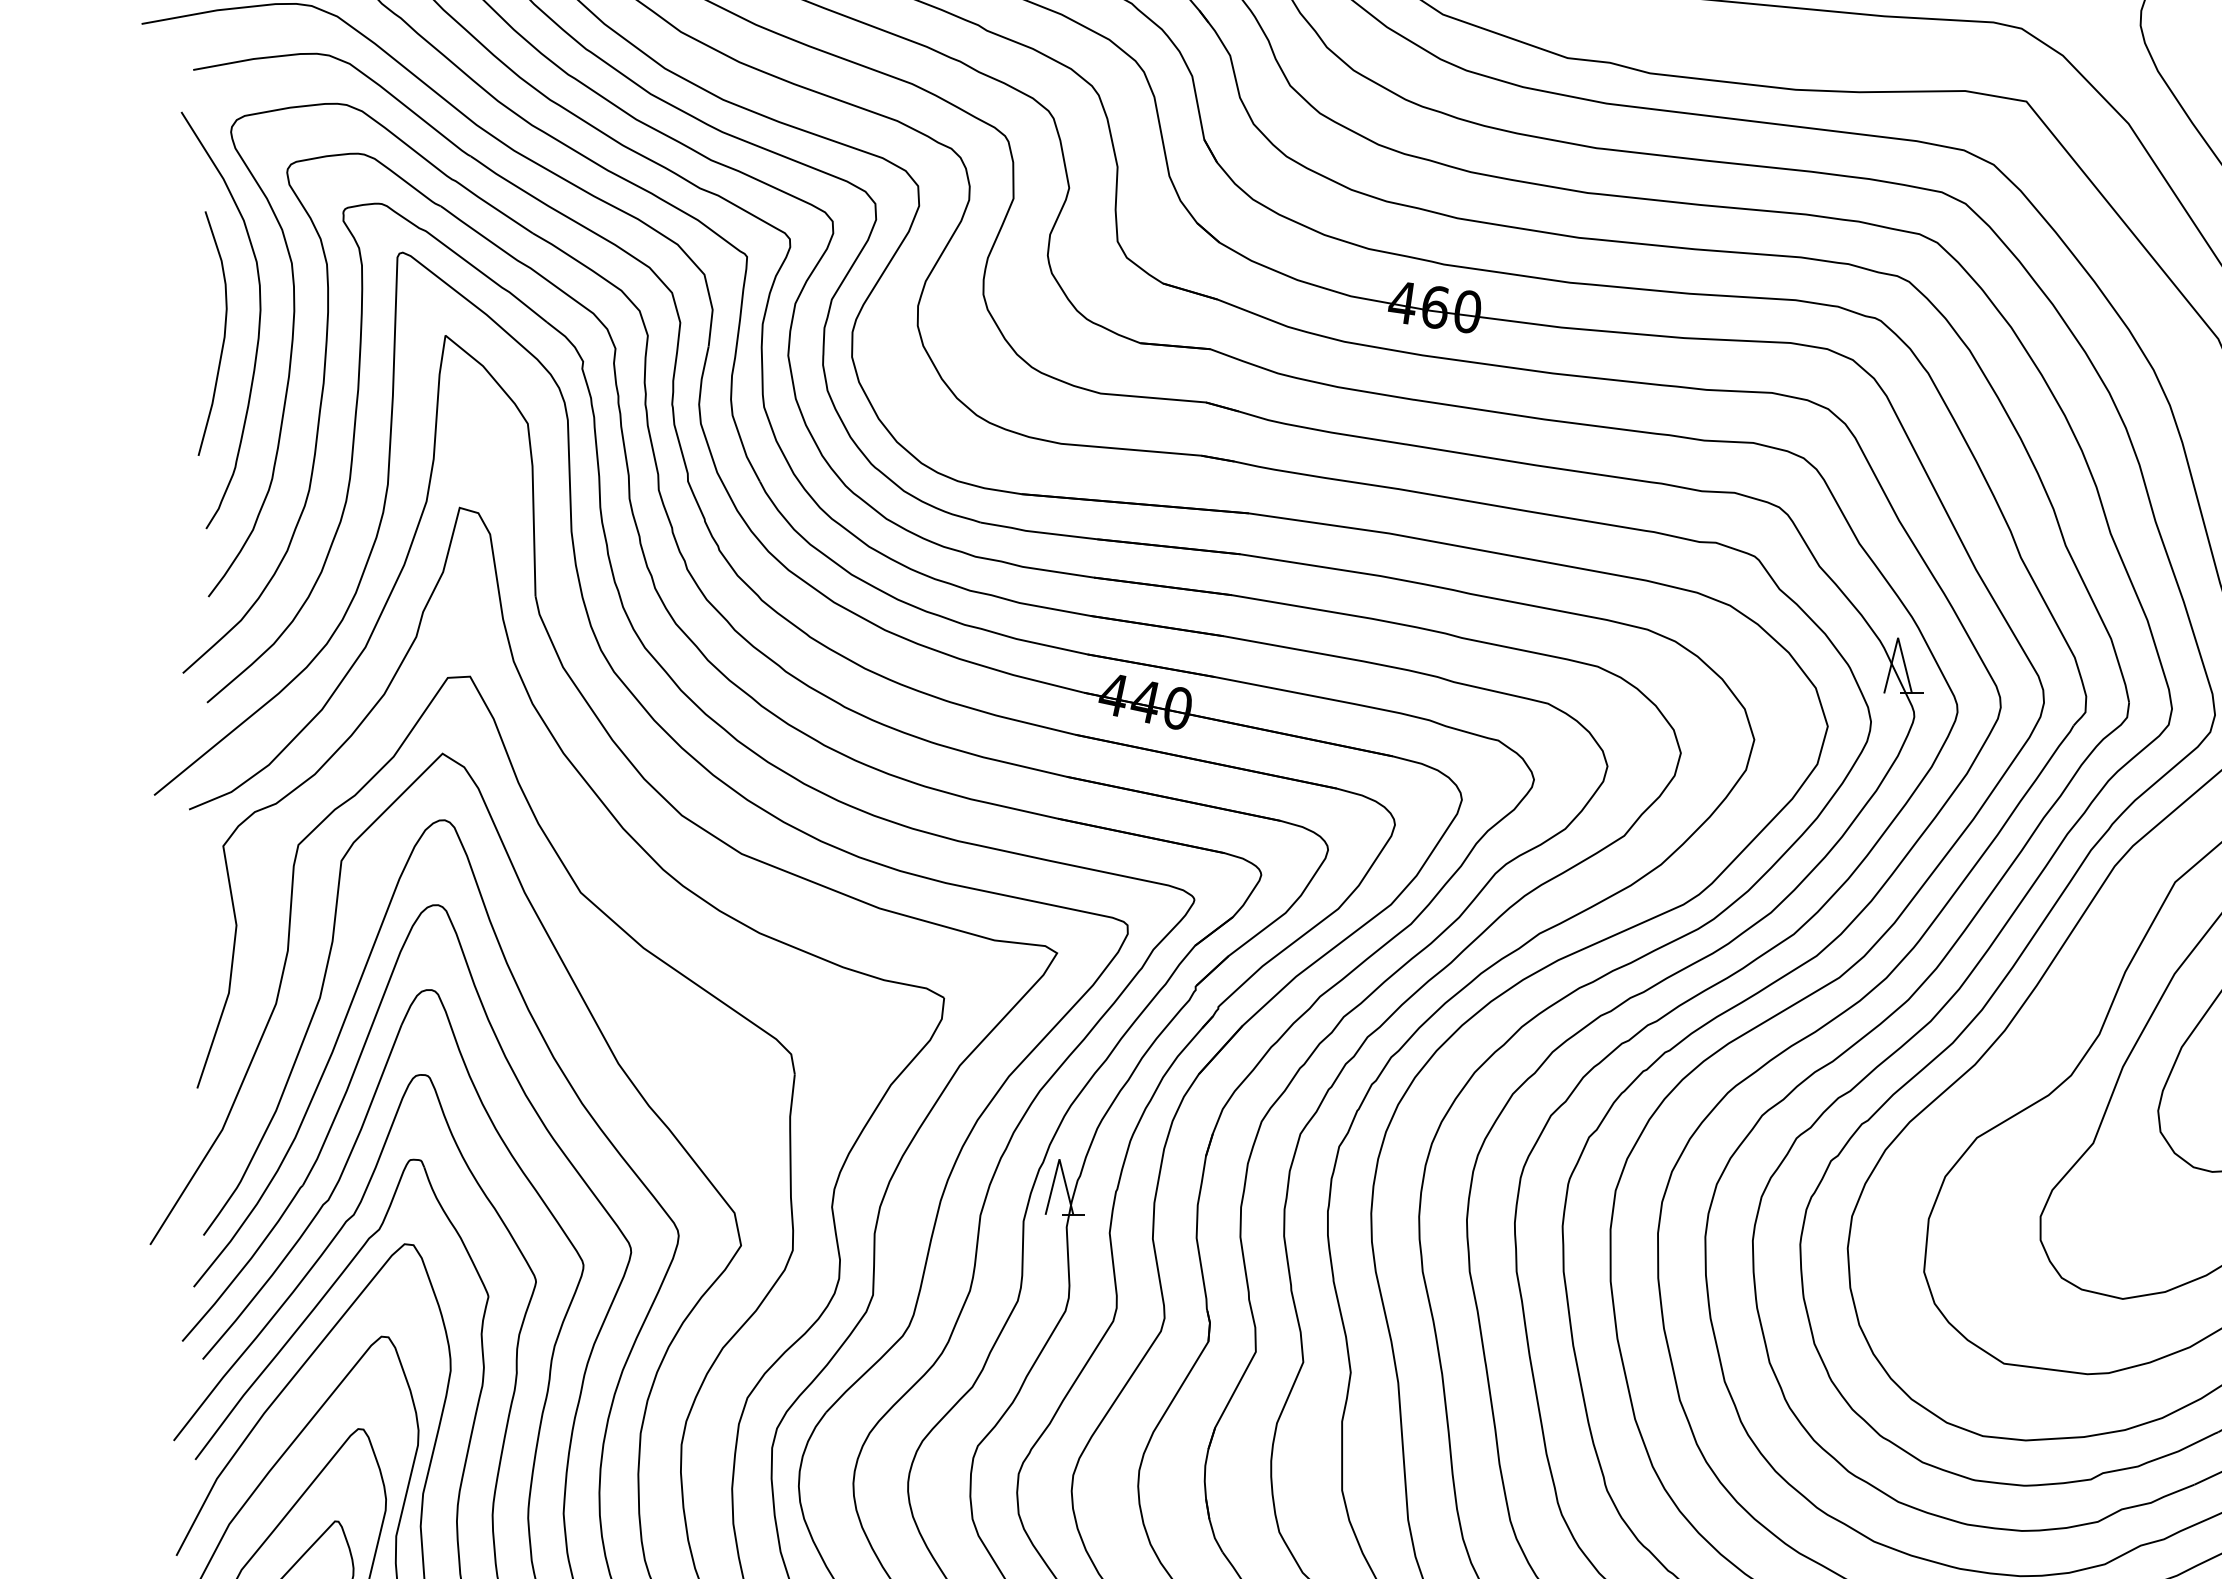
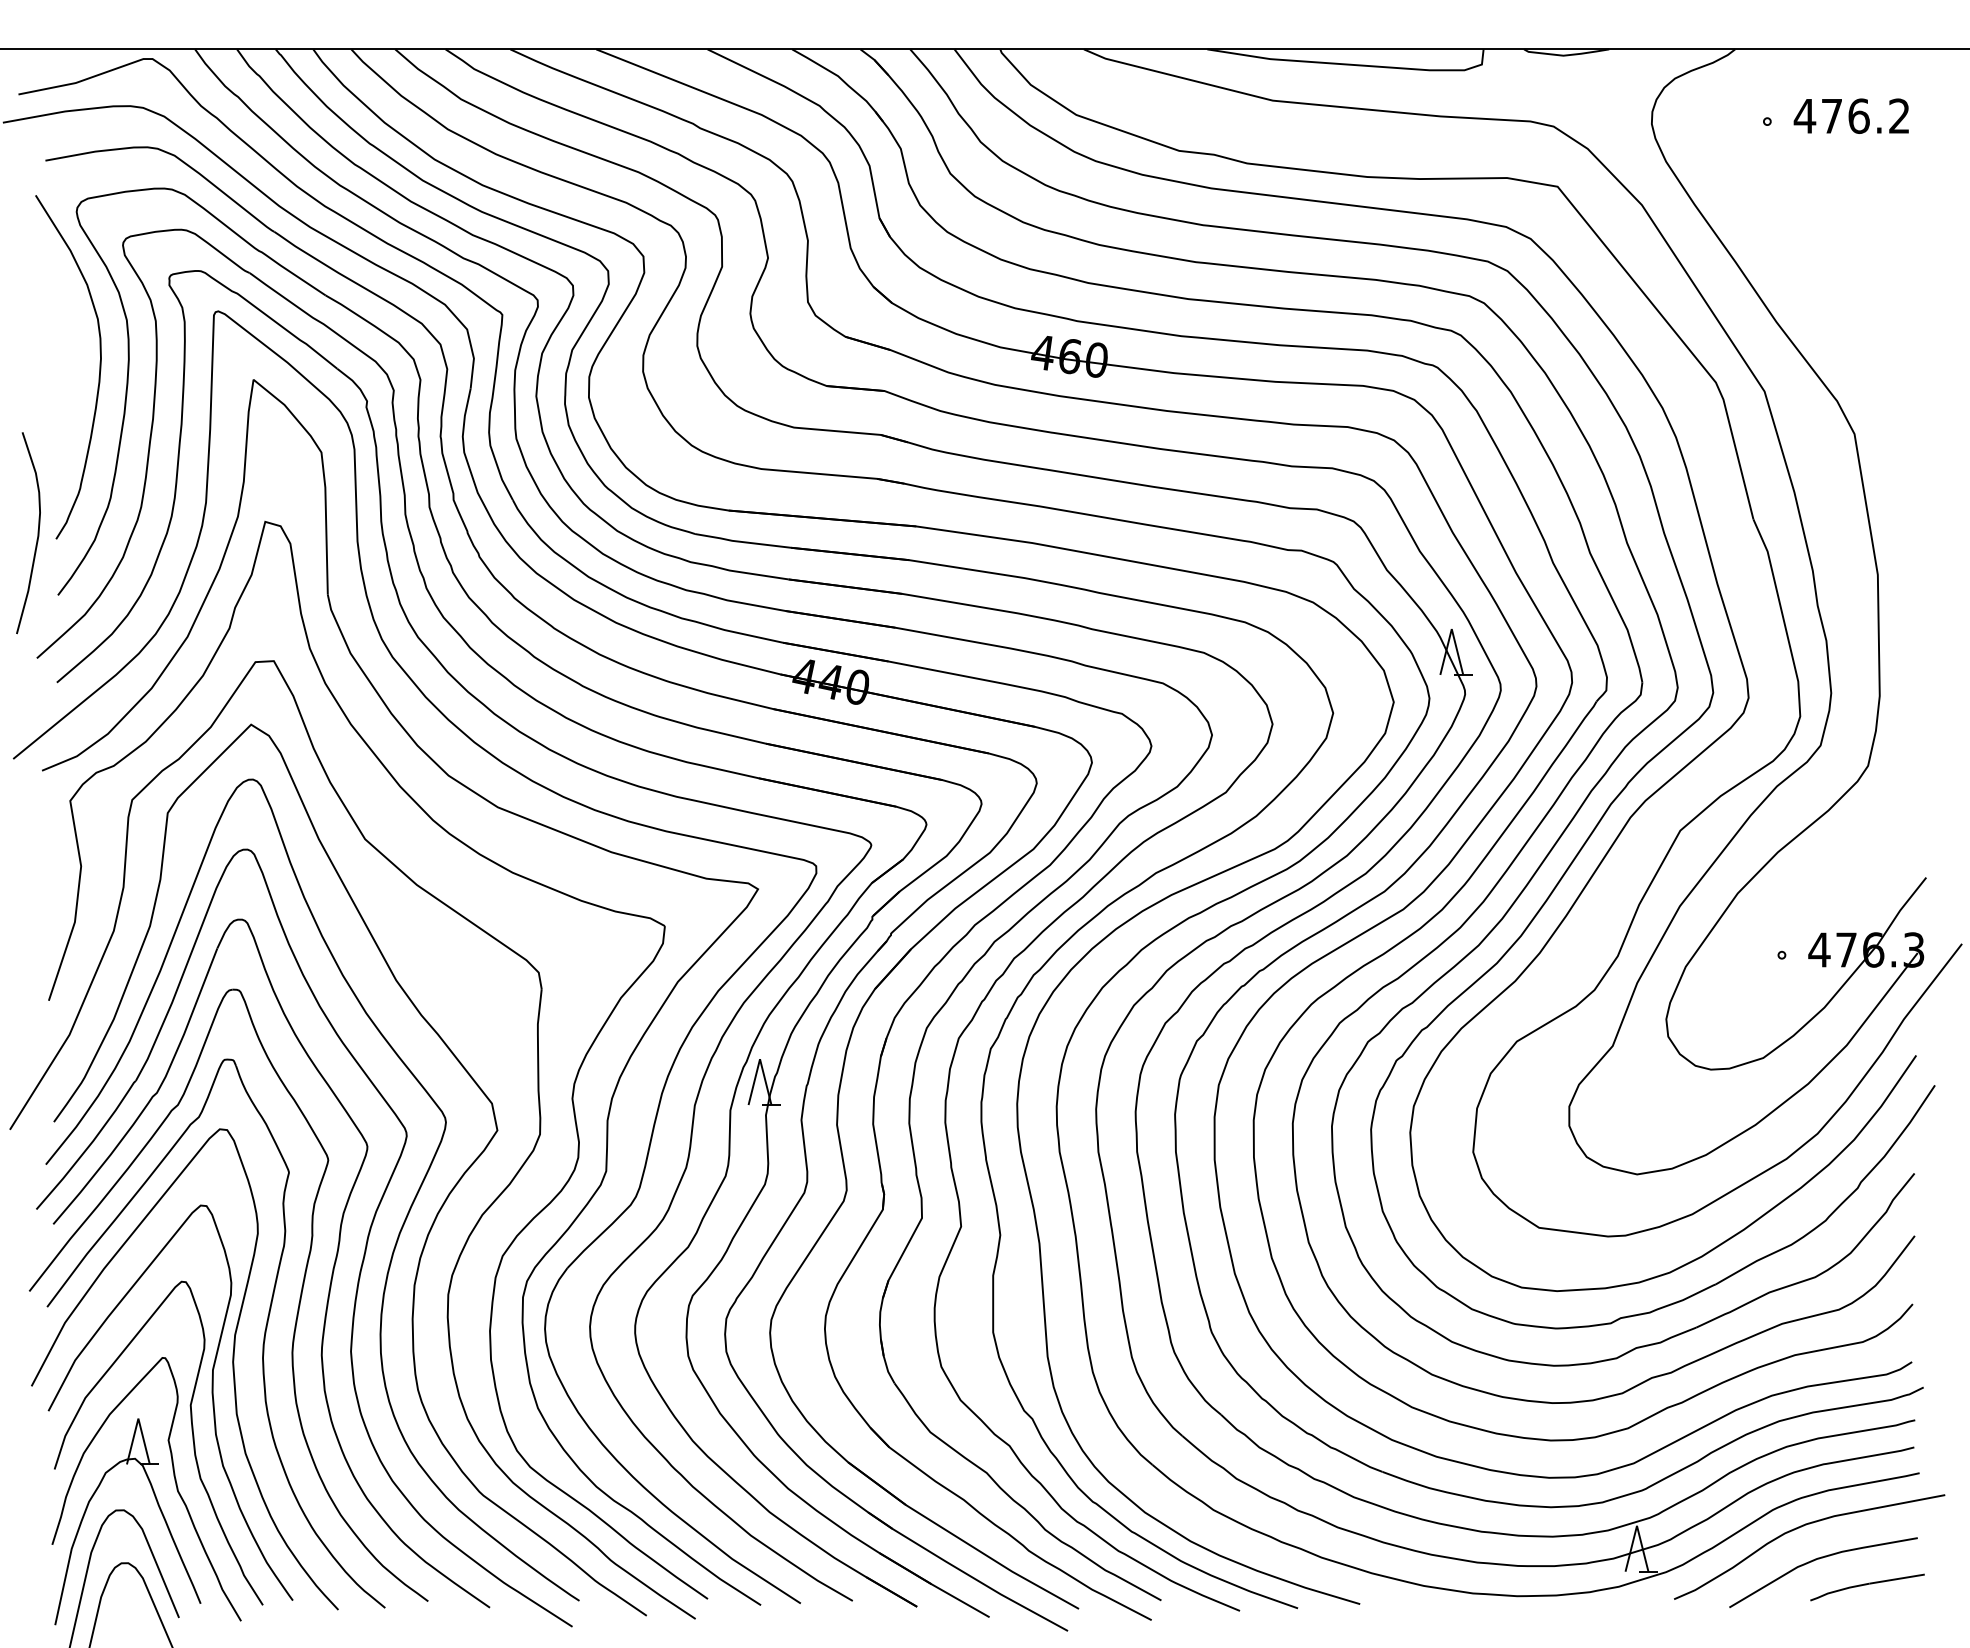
curve: (223, 334) -> (37, 533), moved

